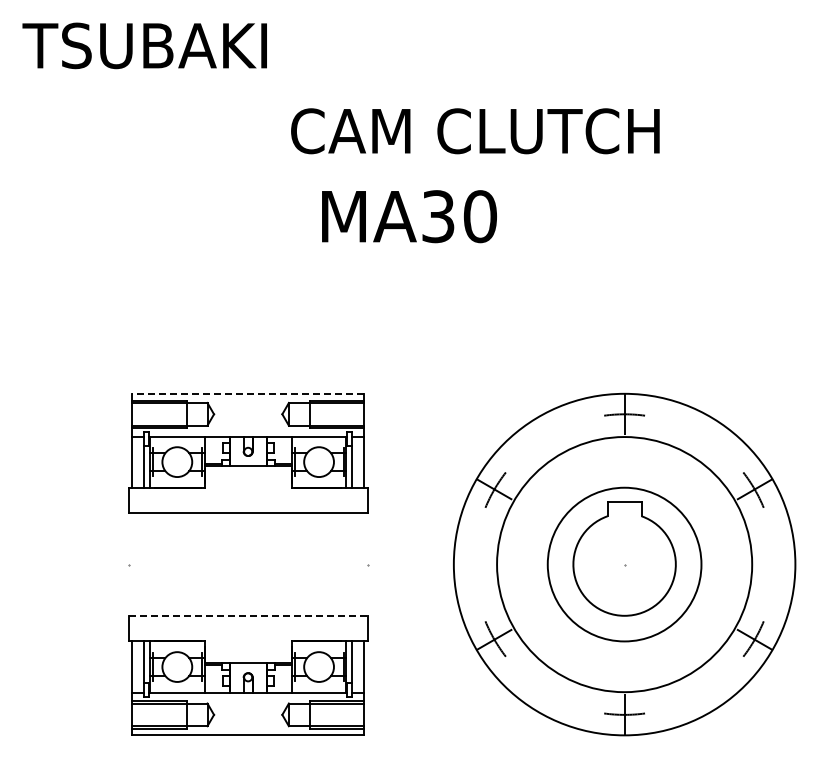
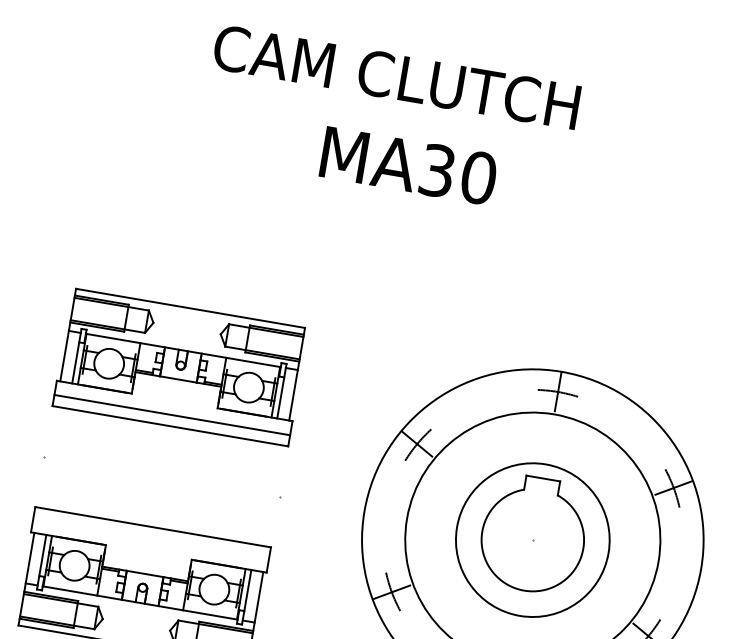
text: (475, 131) -> (396, 77), moved
text: (409, 216) -> (409, 165), moved
line: (247, 393) -> (189, 307), dashed -> solid
line: (247, 502) -> (171, 415), added
line: (248, 615) -> (153, 526), dashed -> solid

